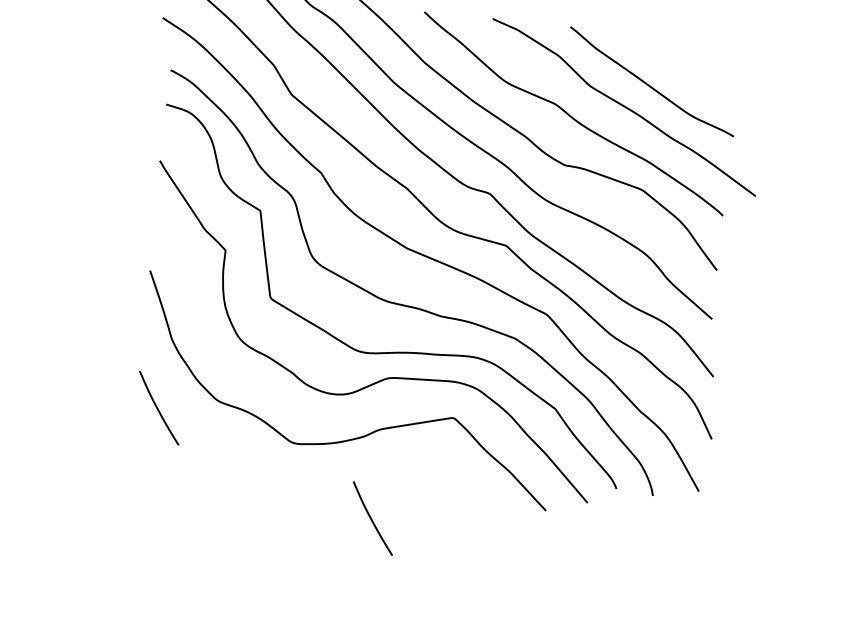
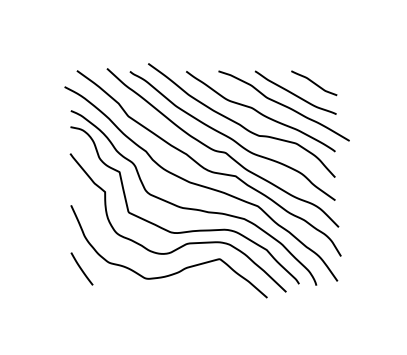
curve: (693, 66) -> (314, 83), added
line: (371, 517) -> (186, 309), removed

